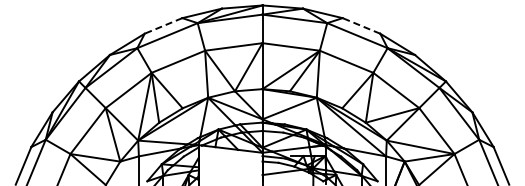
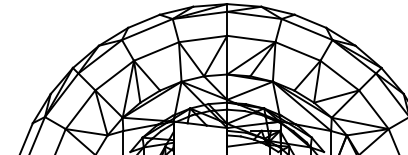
line: (361, 25) -> (310, 20), dashed -> solid
line: (163, 26) -> (143, 21), dashed -> solid

